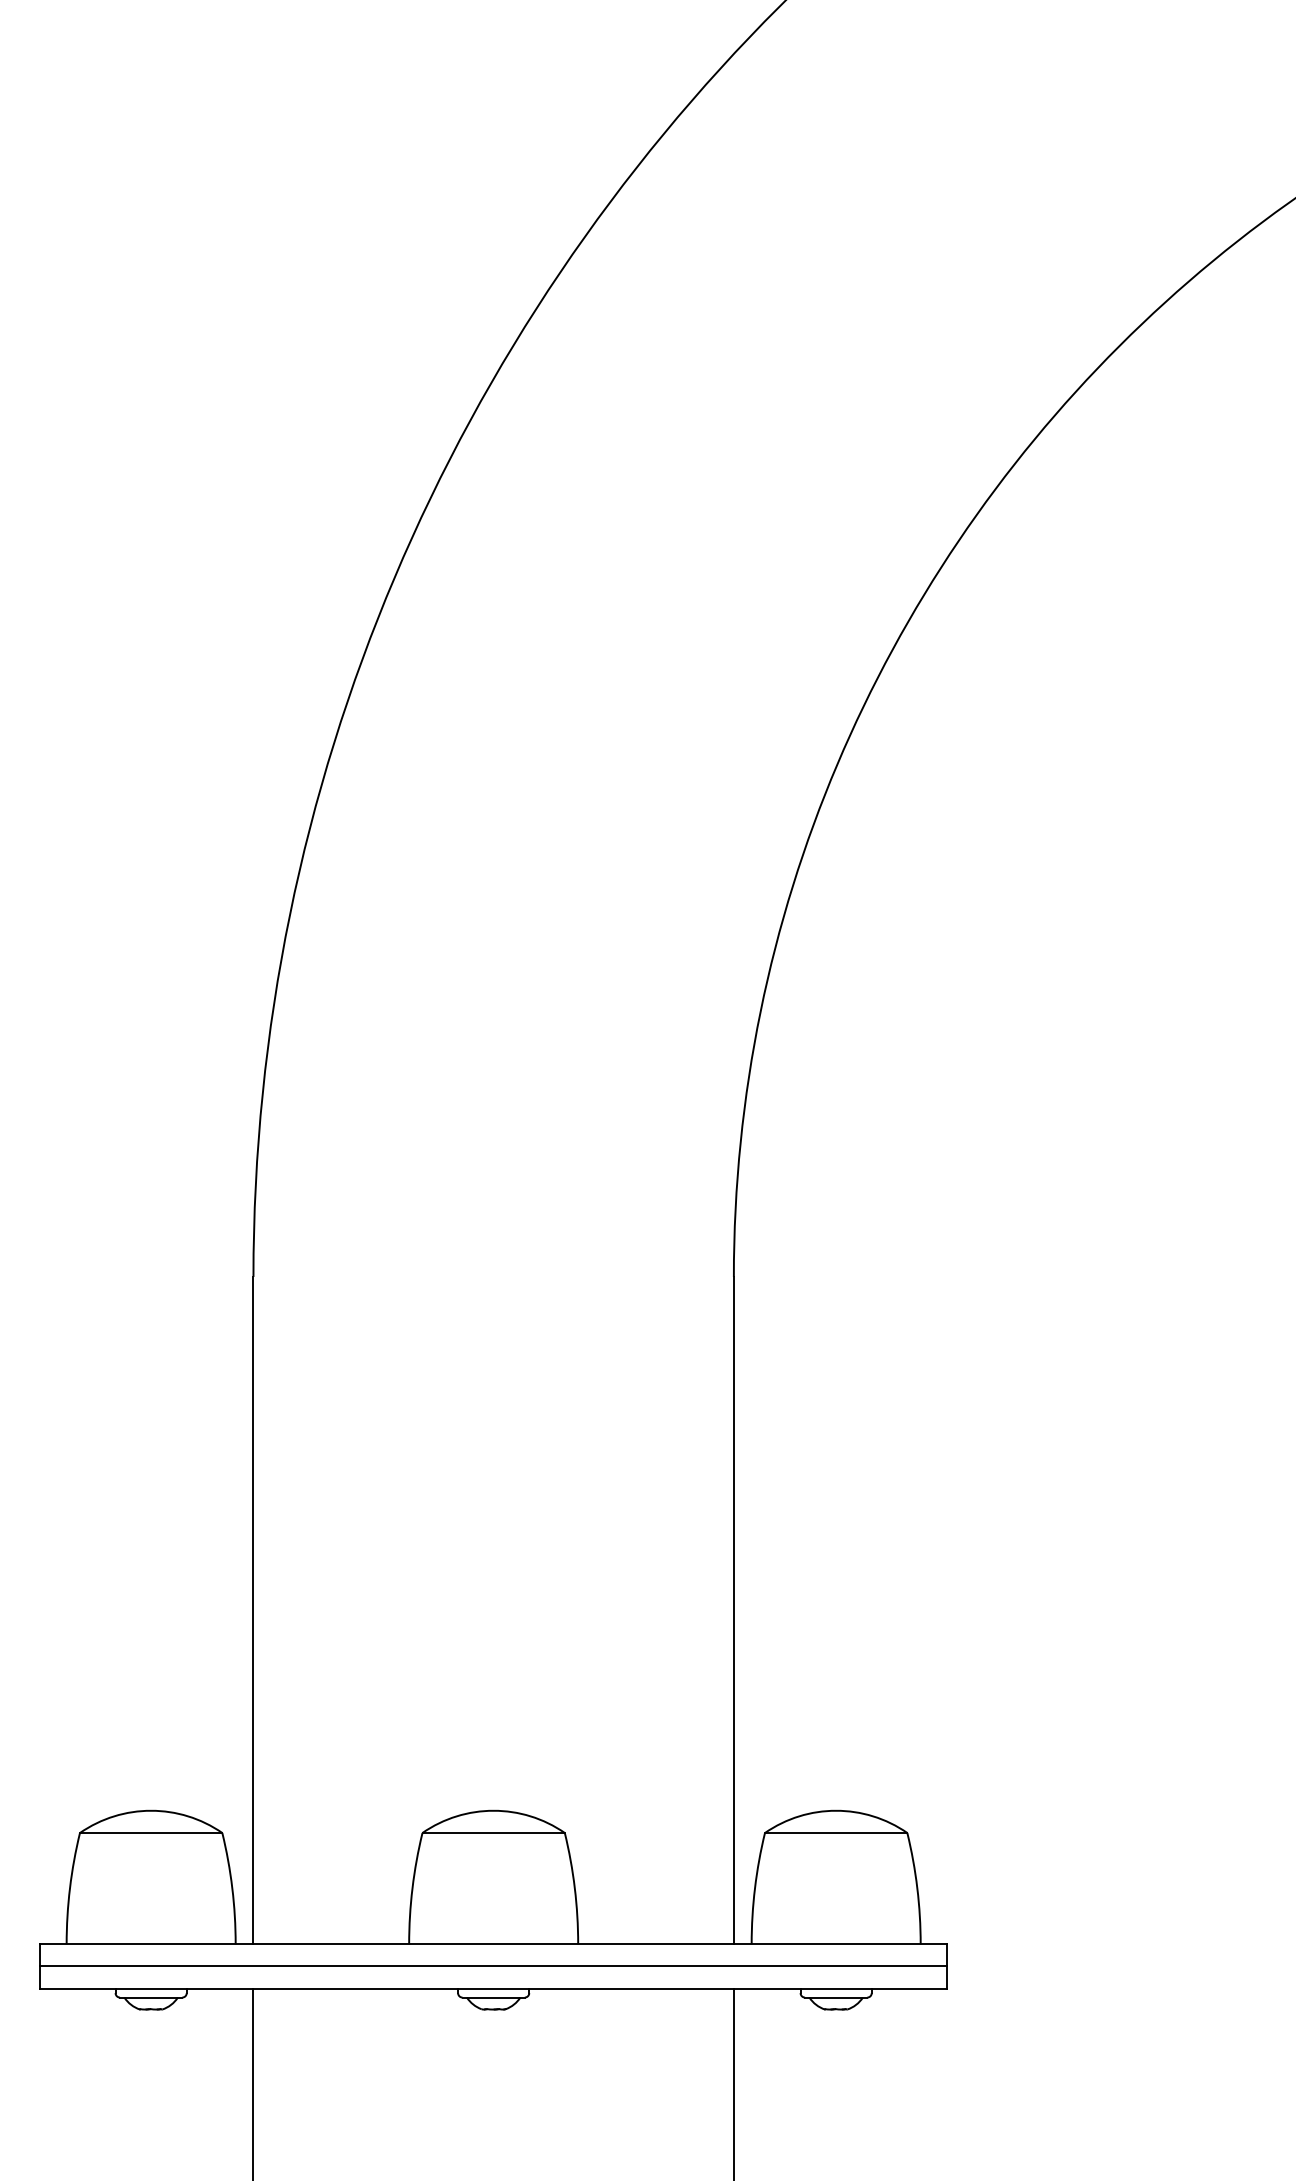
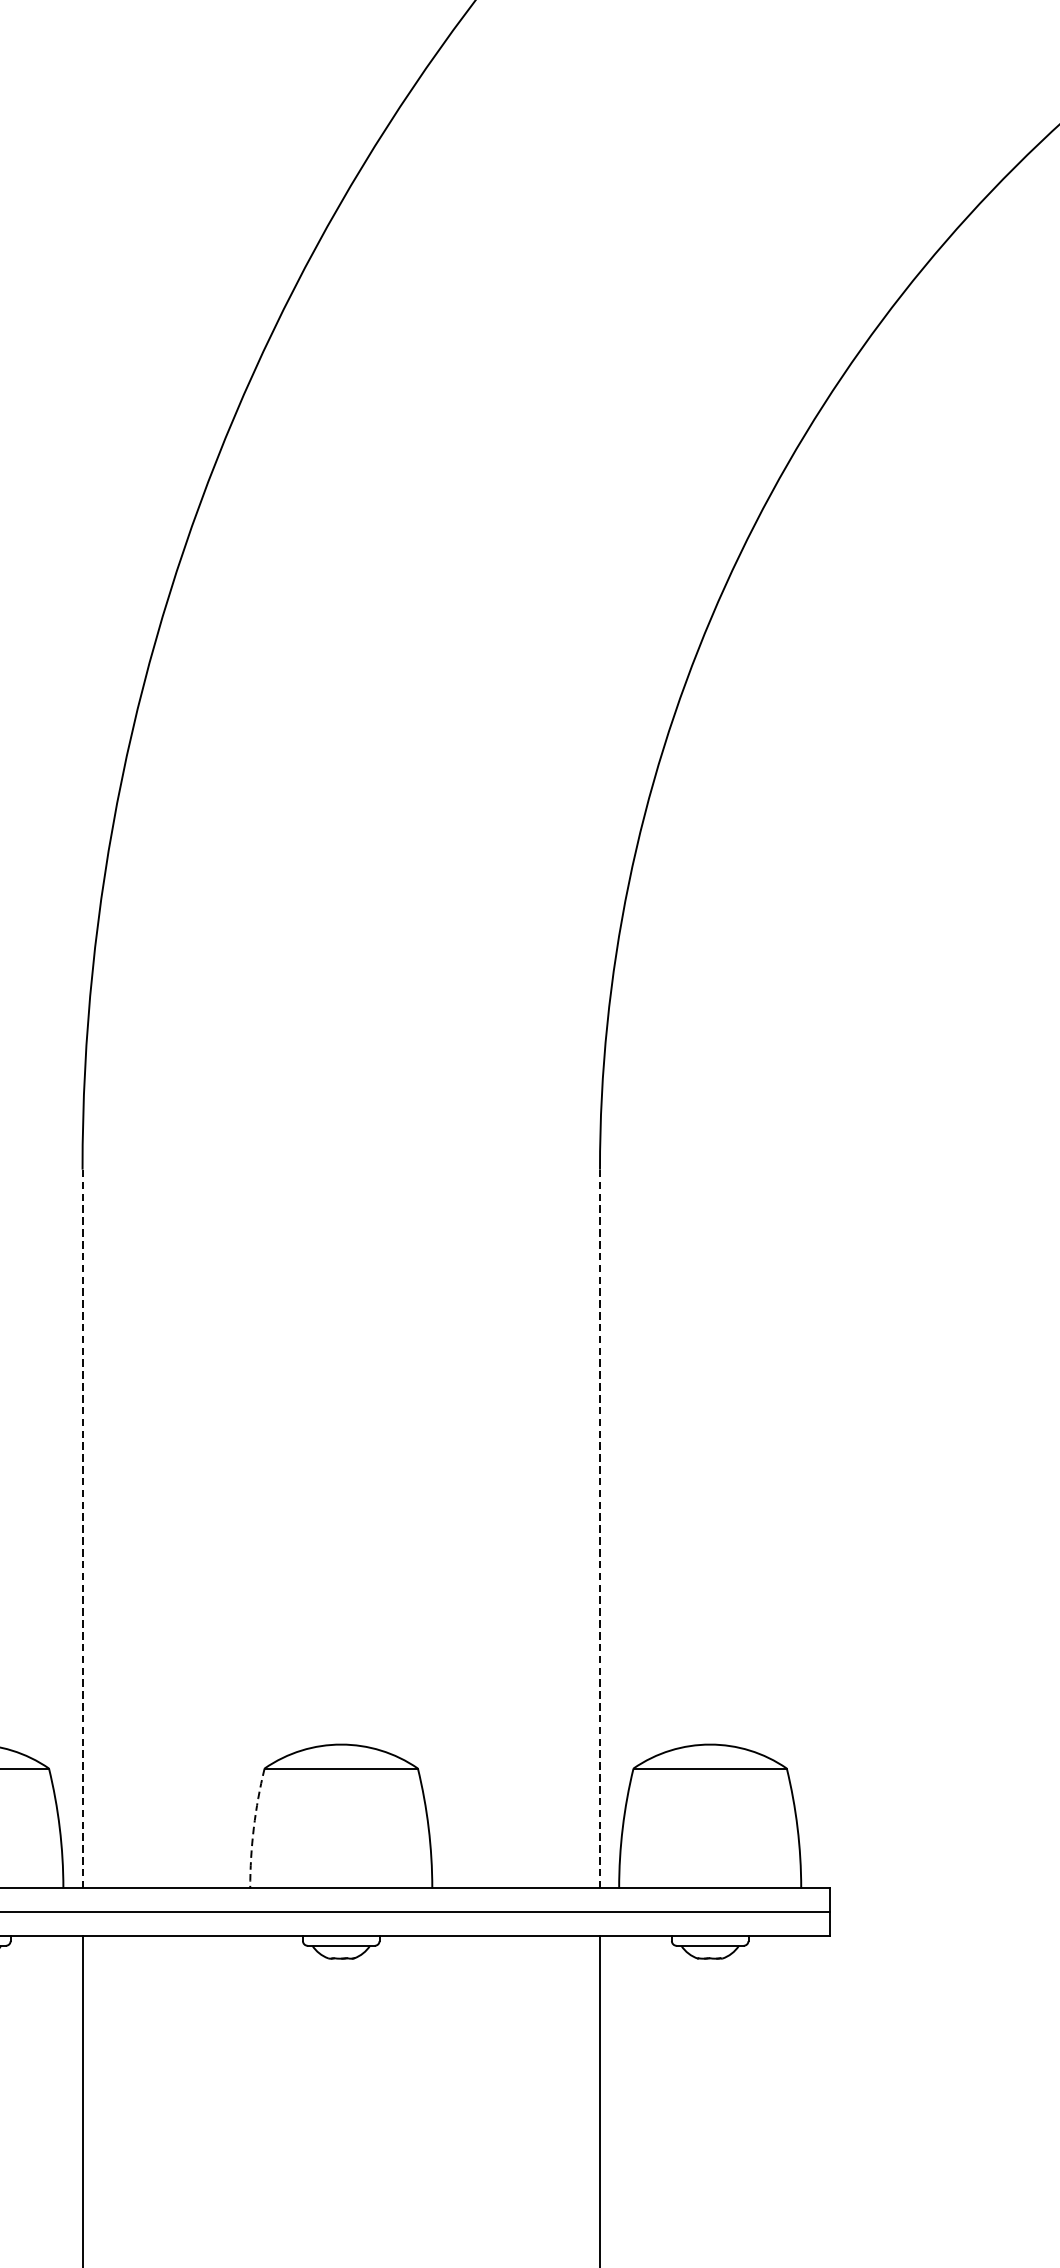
line: (253, 1610) -> (82, 1528), solid -> dashed
line: (733, 1610) -> (599, 1528), solid -> dashed
arc: (412, 1888) -> (253, 1828), solid -> dashed

